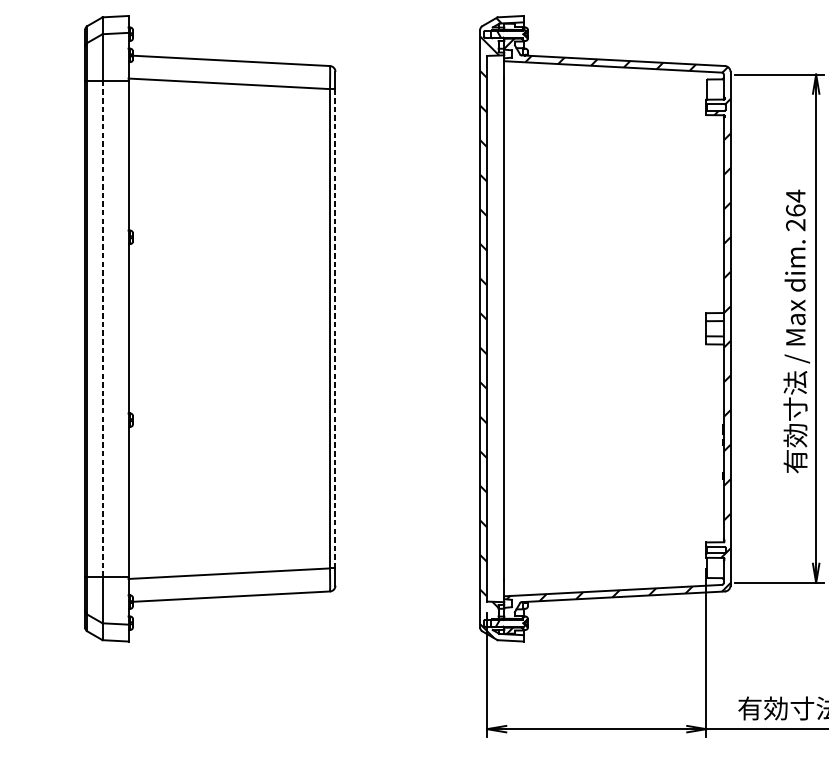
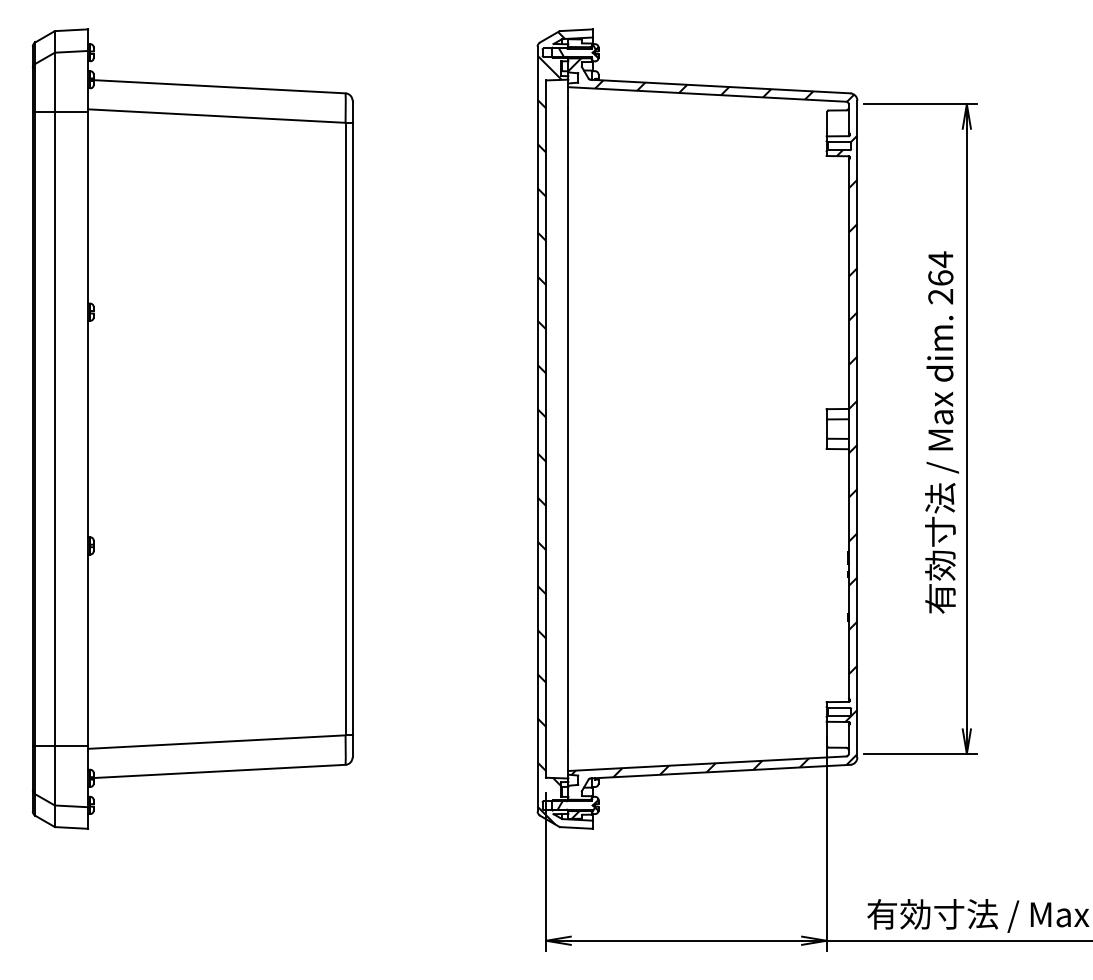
line: (102, 328) -> (54, 428), dashed -> solid
line: (335, 328) -> (352, 428), dashed -> solid

